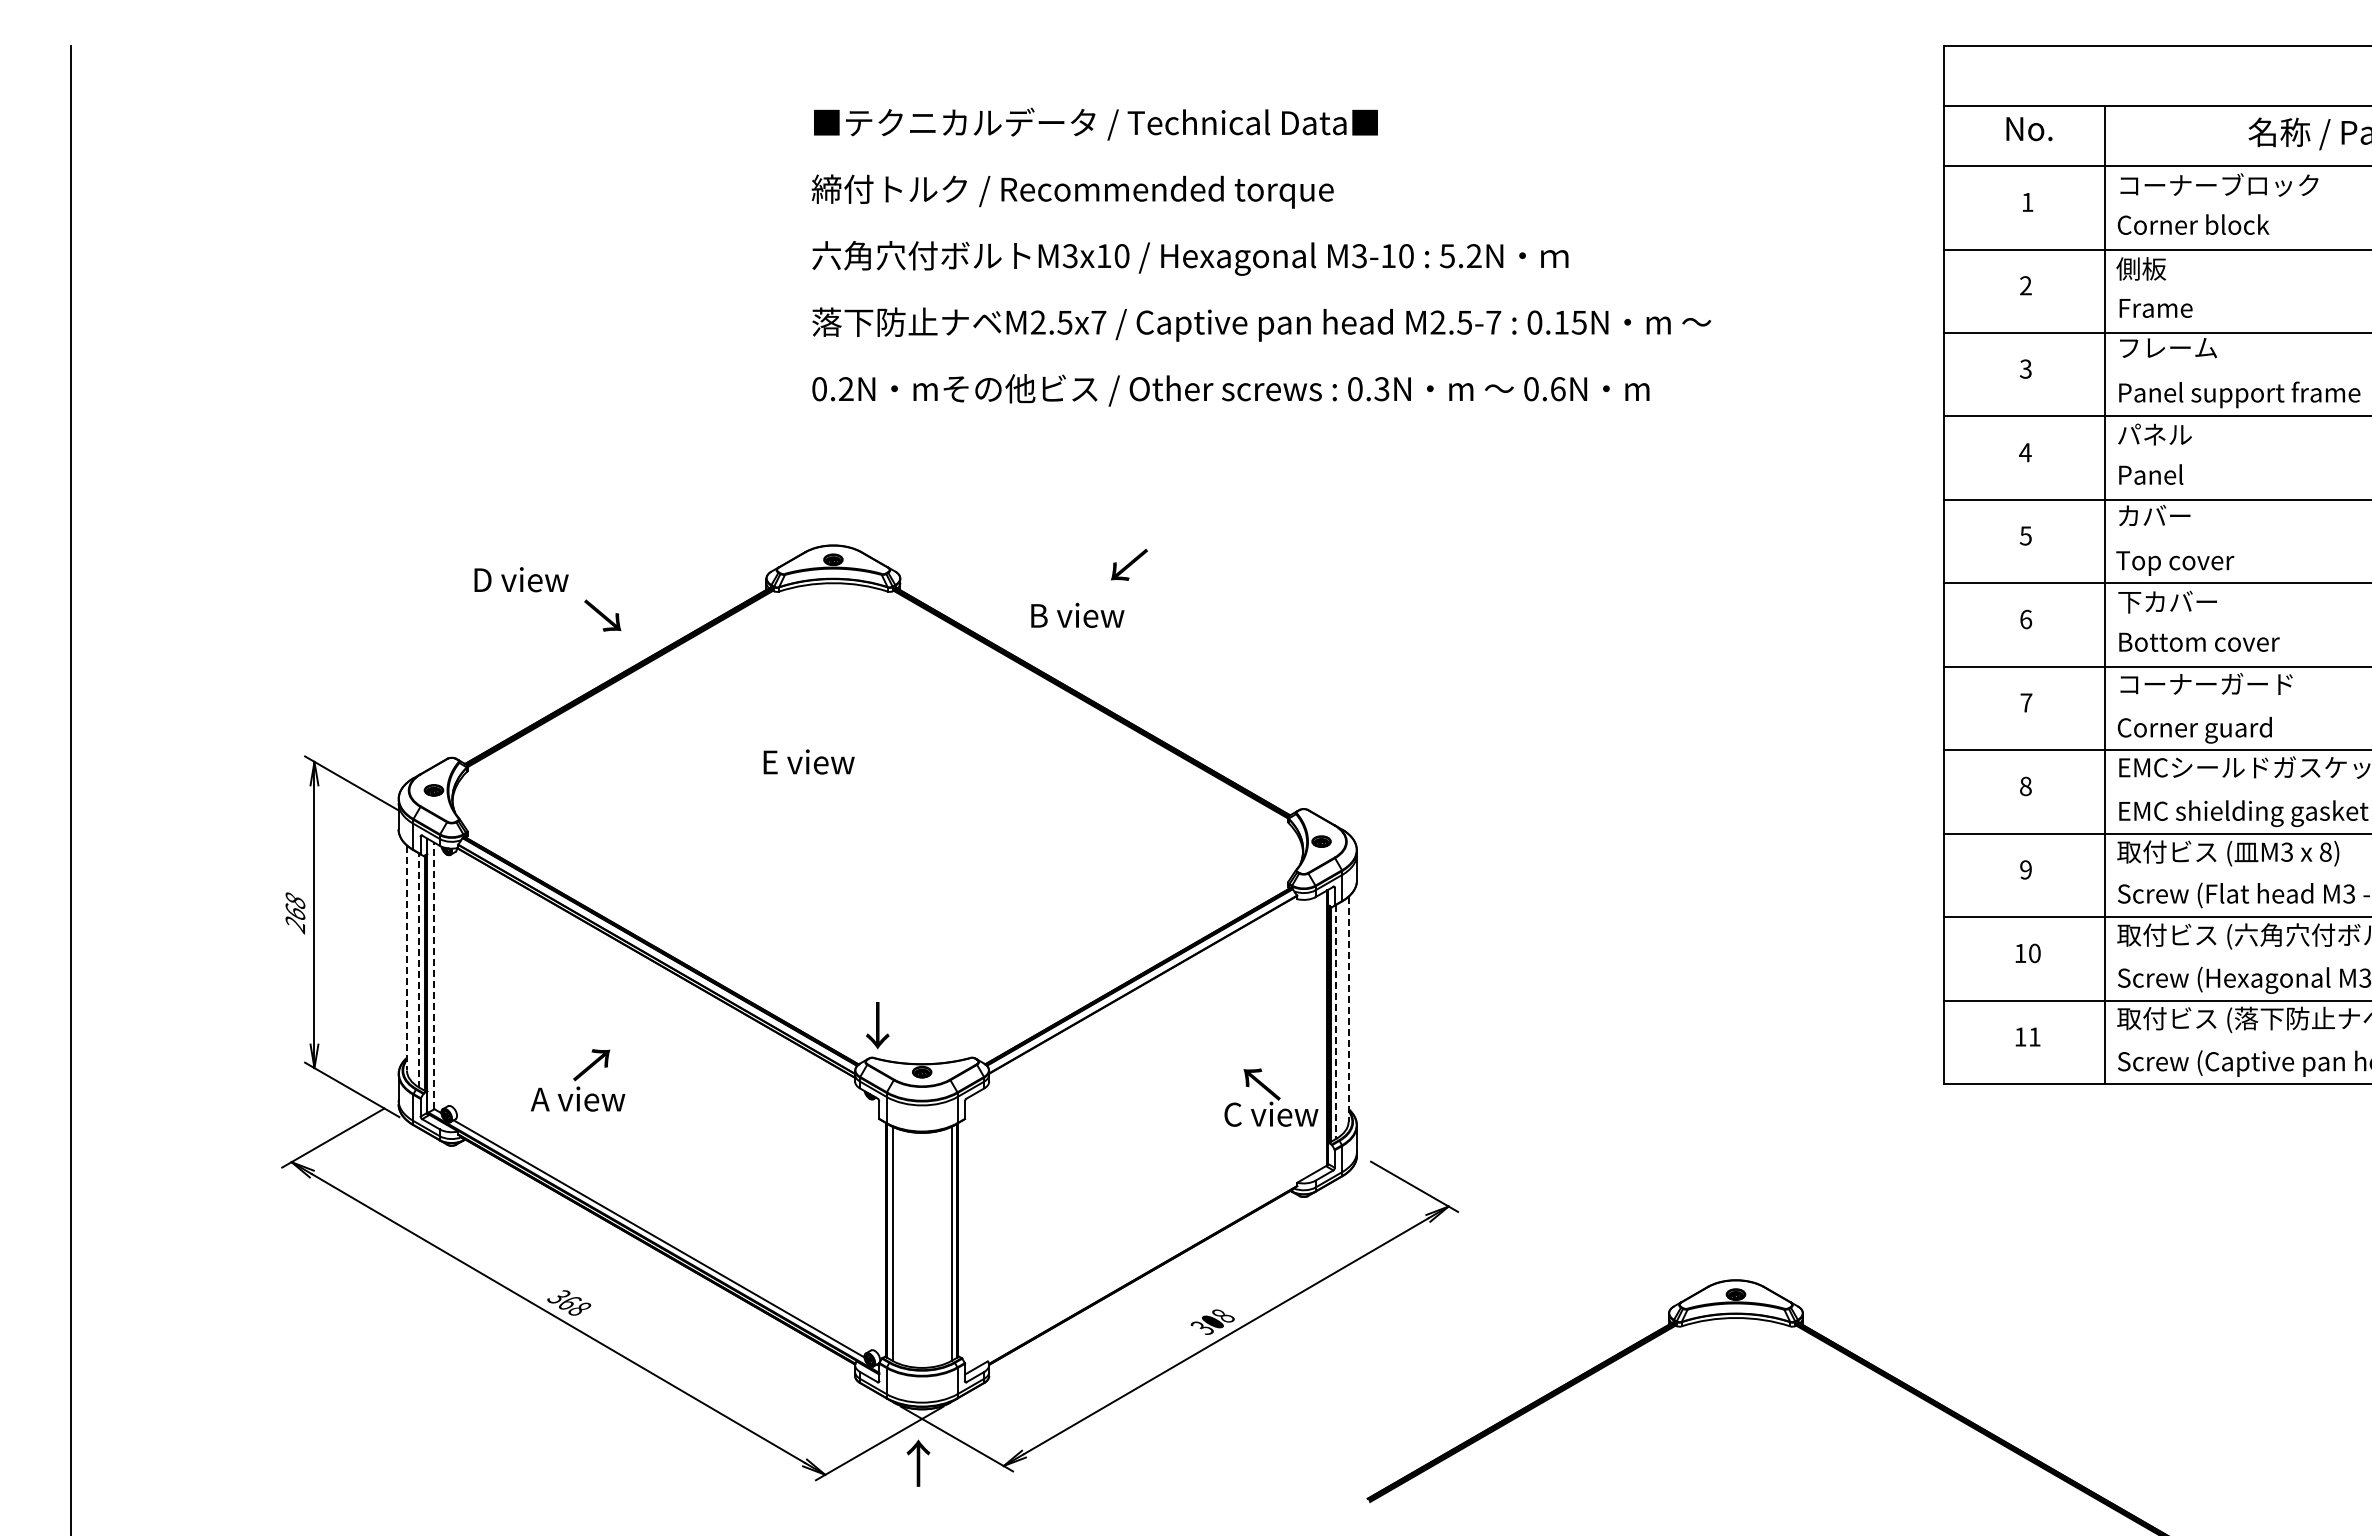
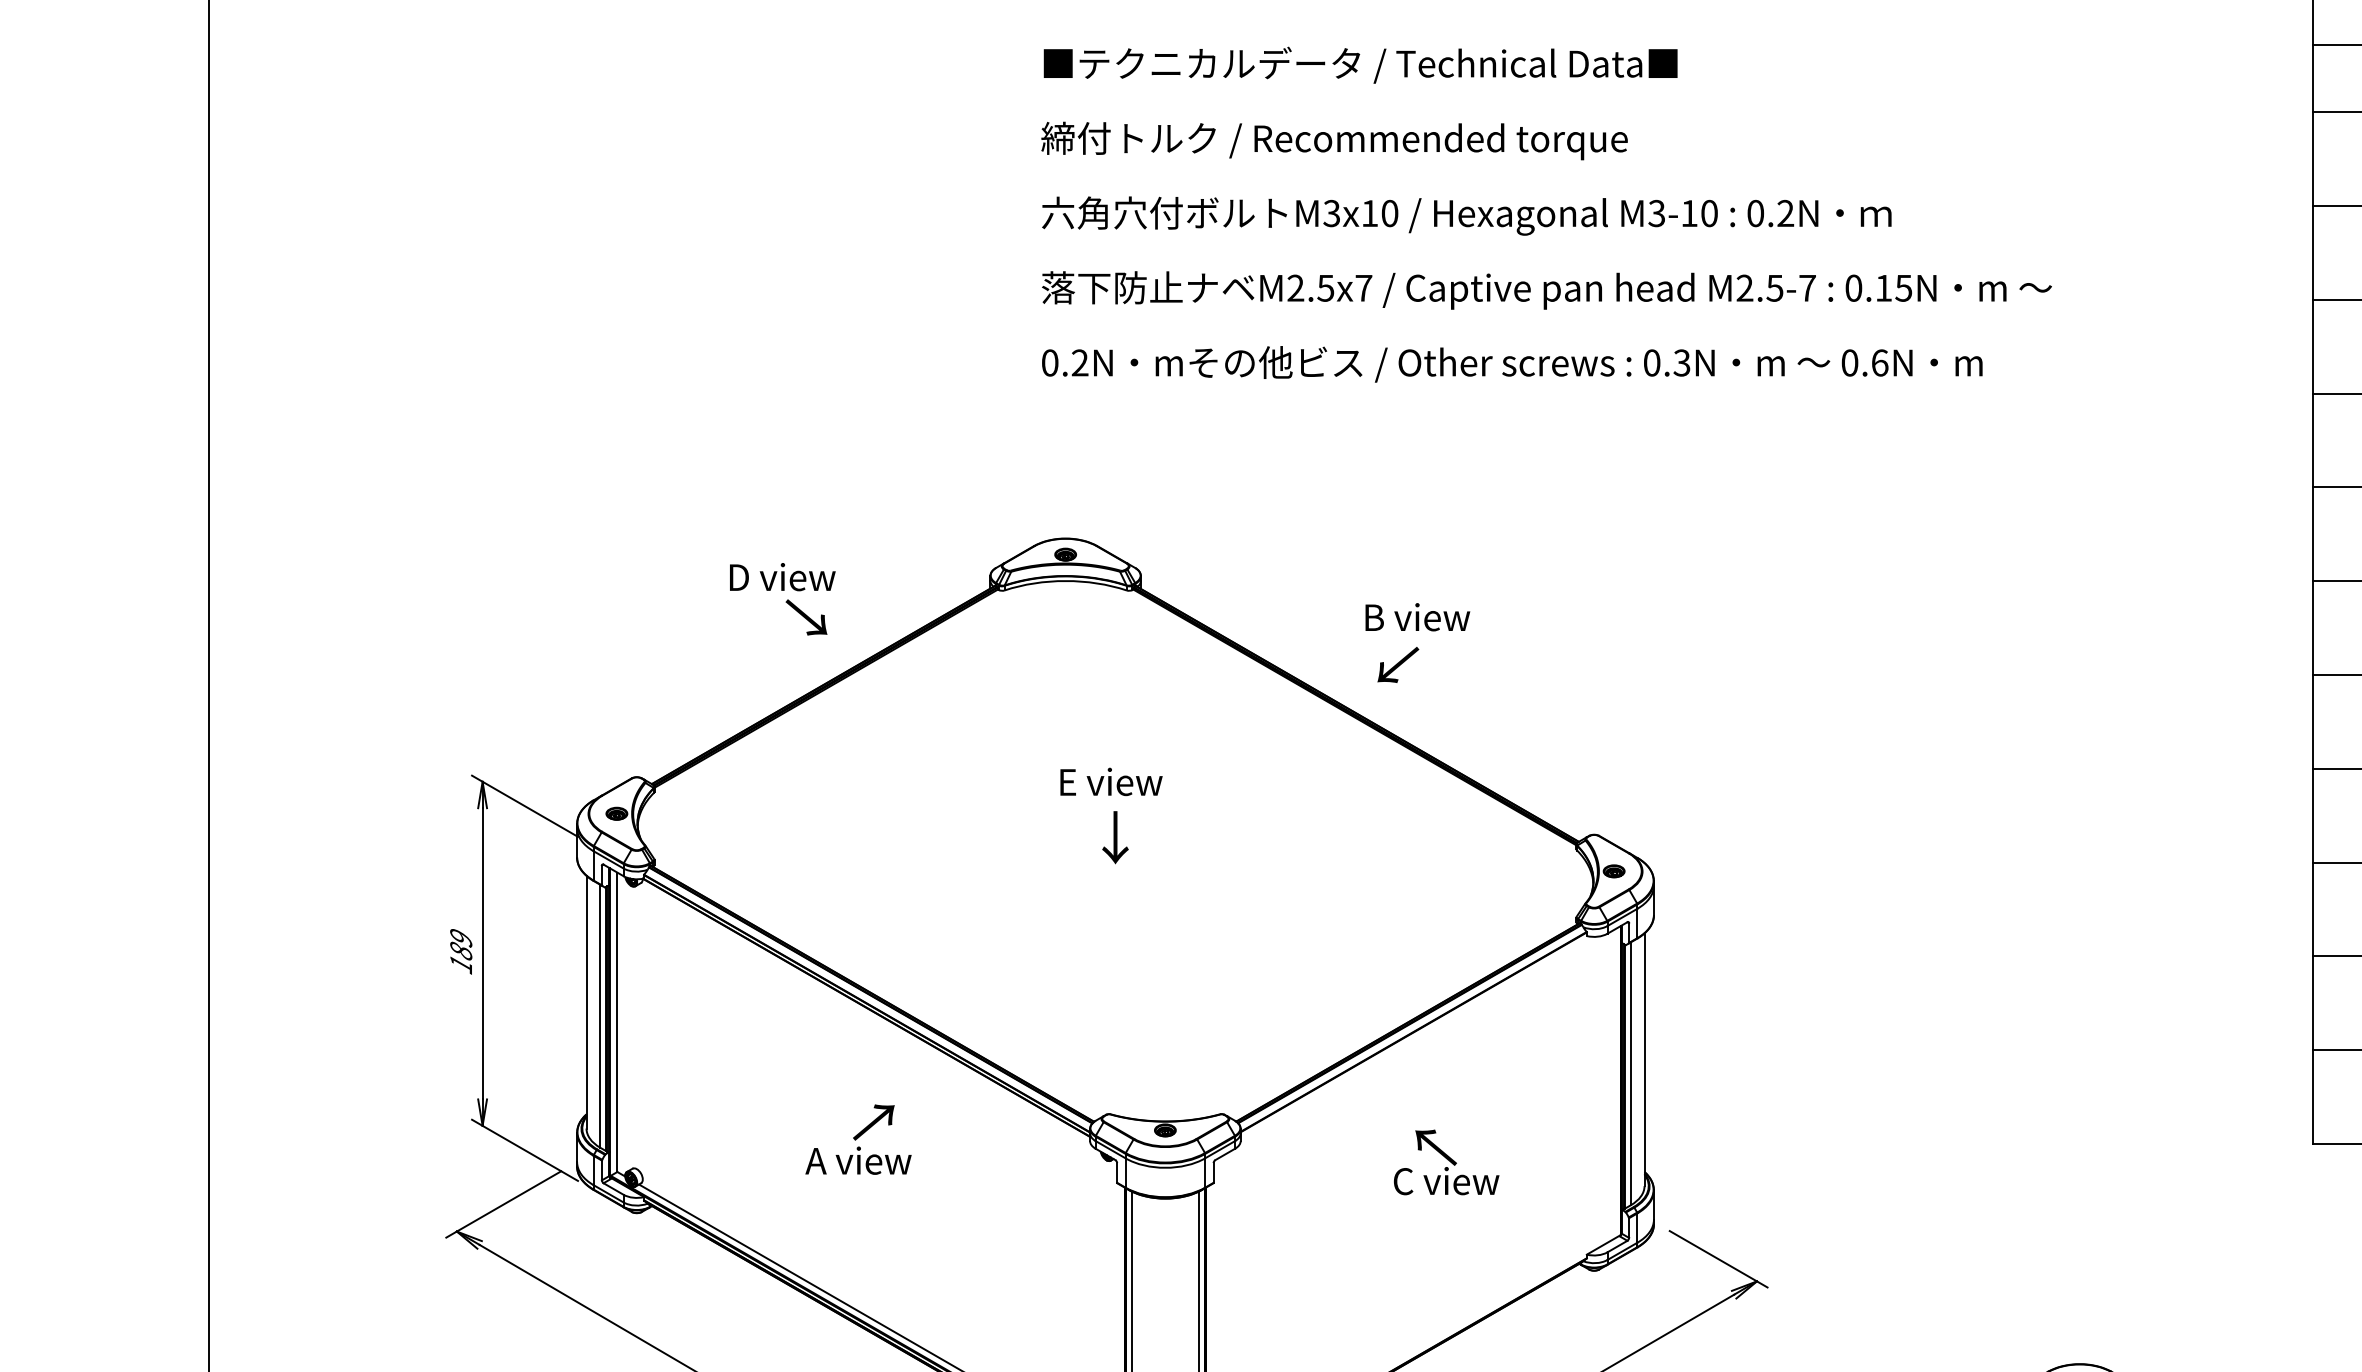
text: (1446, 256) -> (1754, 213), 5.2N -> 0.2N
text: (1129, 564) -> (1398, 664), moved
text: (521, 579) -> (782, 576), moved
text: (1077, 614) -> (1417, 616), moved
text: (808, 761) -> (1110, 781), moved
text: (295, 913) -> (461, 952), 268 -> 189
line: (406, 958) -> (585, 1002), dashed -> solid
line: (419, 970) -> (600, 1016), dashed -> solid
line: (434, 975) -> (617, 1021), dashed -> solid
line: (1348, 1009) -> (1644, 1060), dashed -> solid
line: (1336, 1022) -> (1630, 1074), dashed -> solid
text: (877, 1025) -> (1115, 837), moved
text: (578, 1080) -> (859, 1139), moved
text: (1271, 1097) -> (1446, 1162), moved

